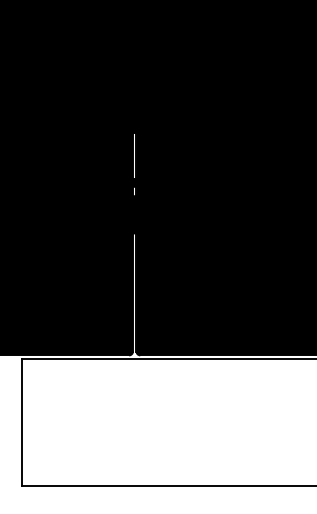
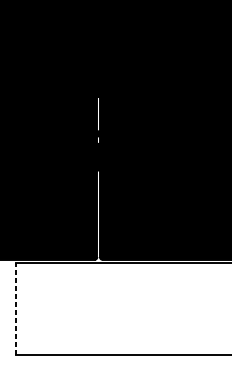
line: (21, 422) -> (15, 308), solid -> dashed

